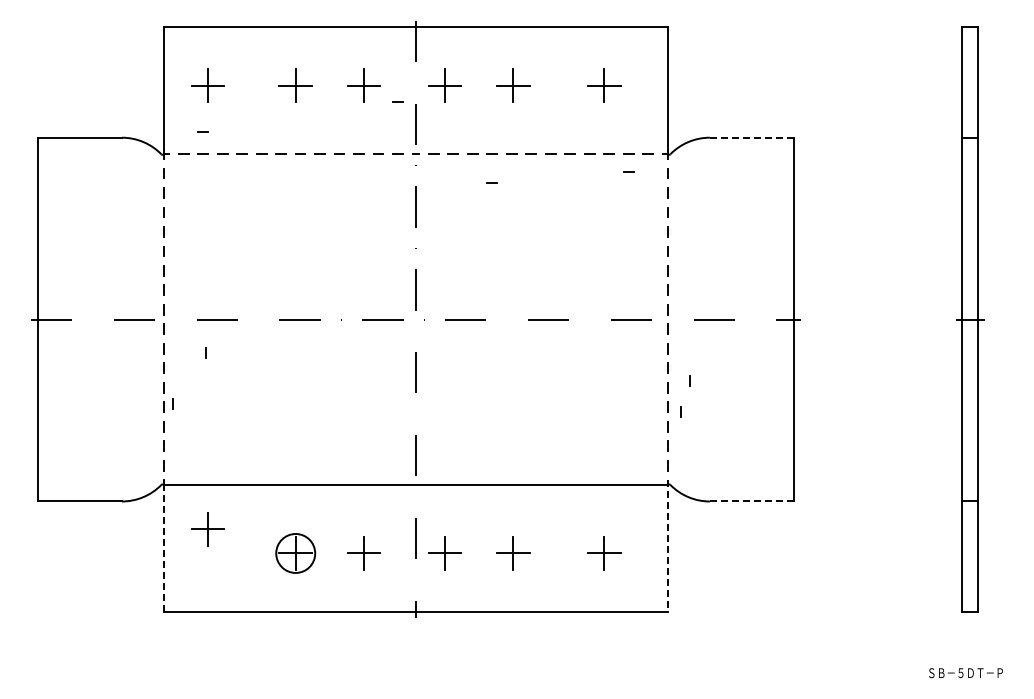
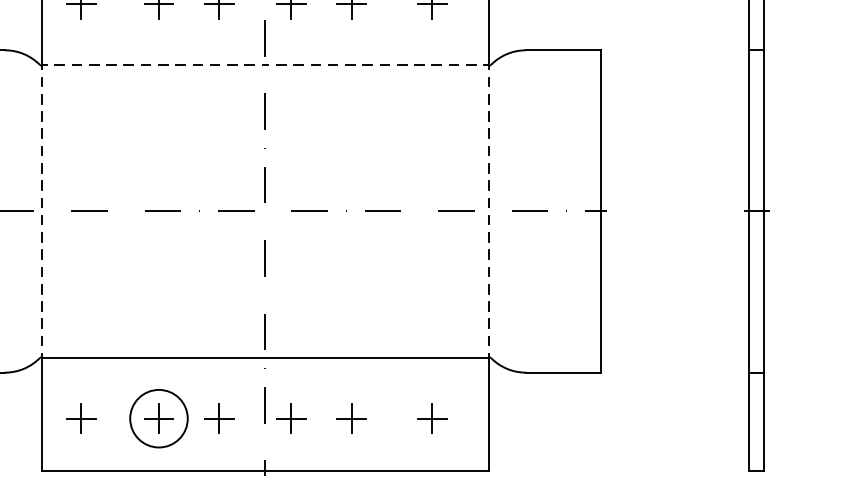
line: (397, 101) -> (249, 18), removed
line: (202, 131) -> (76, 44), removed
line: (751, 137) -> (562, 50), dashed -> solid
line: (628, 171) -> (453, 80), removed
line: (491, 182) -> (332, 89), removed
line: (205, 352) -> (79, 240), removed
line: (689, 380) -> (507, 265), removed
line: (172, 403) -> (49, 285), removed
line: (680, 411) -> (499, 292), removed
line: (752, 501) -> (563, 372), dashed -> solid
part: (207, 529) -> (80, 418), moved
line: (667, 546) -> (488, 412), dashed -> solid
line: (164, 549) -> (42, 415), dashed -> solid
circle: (295, 552) -> (158, 417), size x1.67

